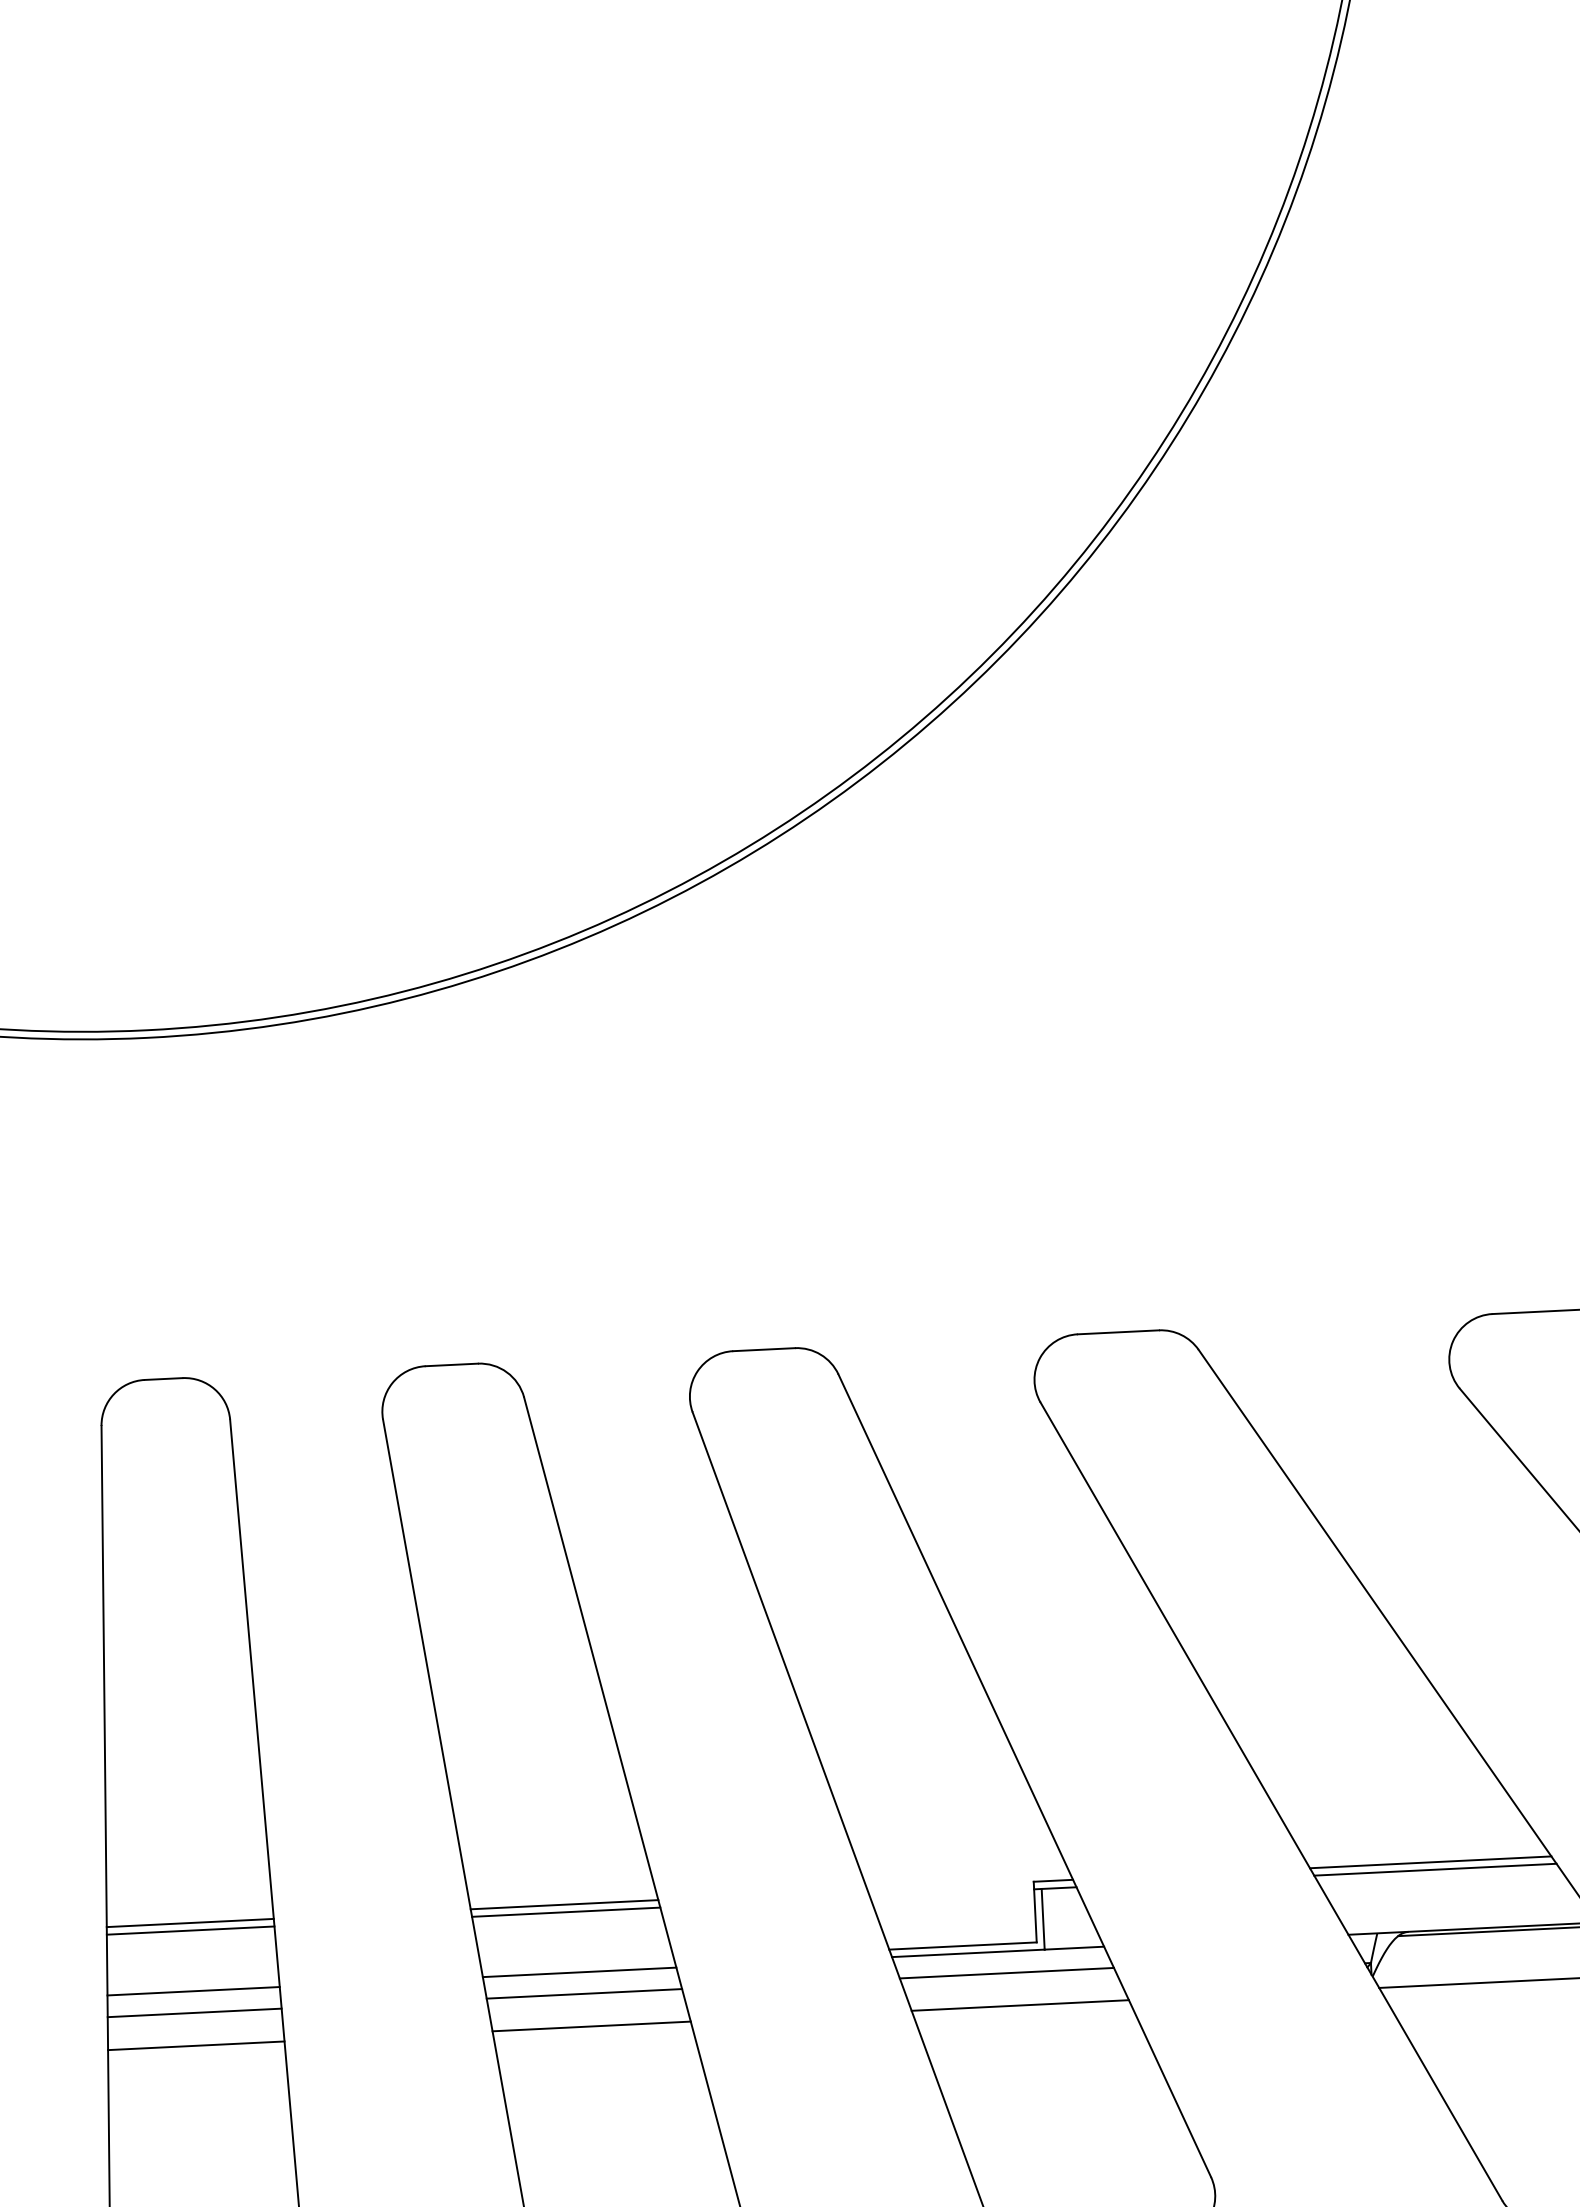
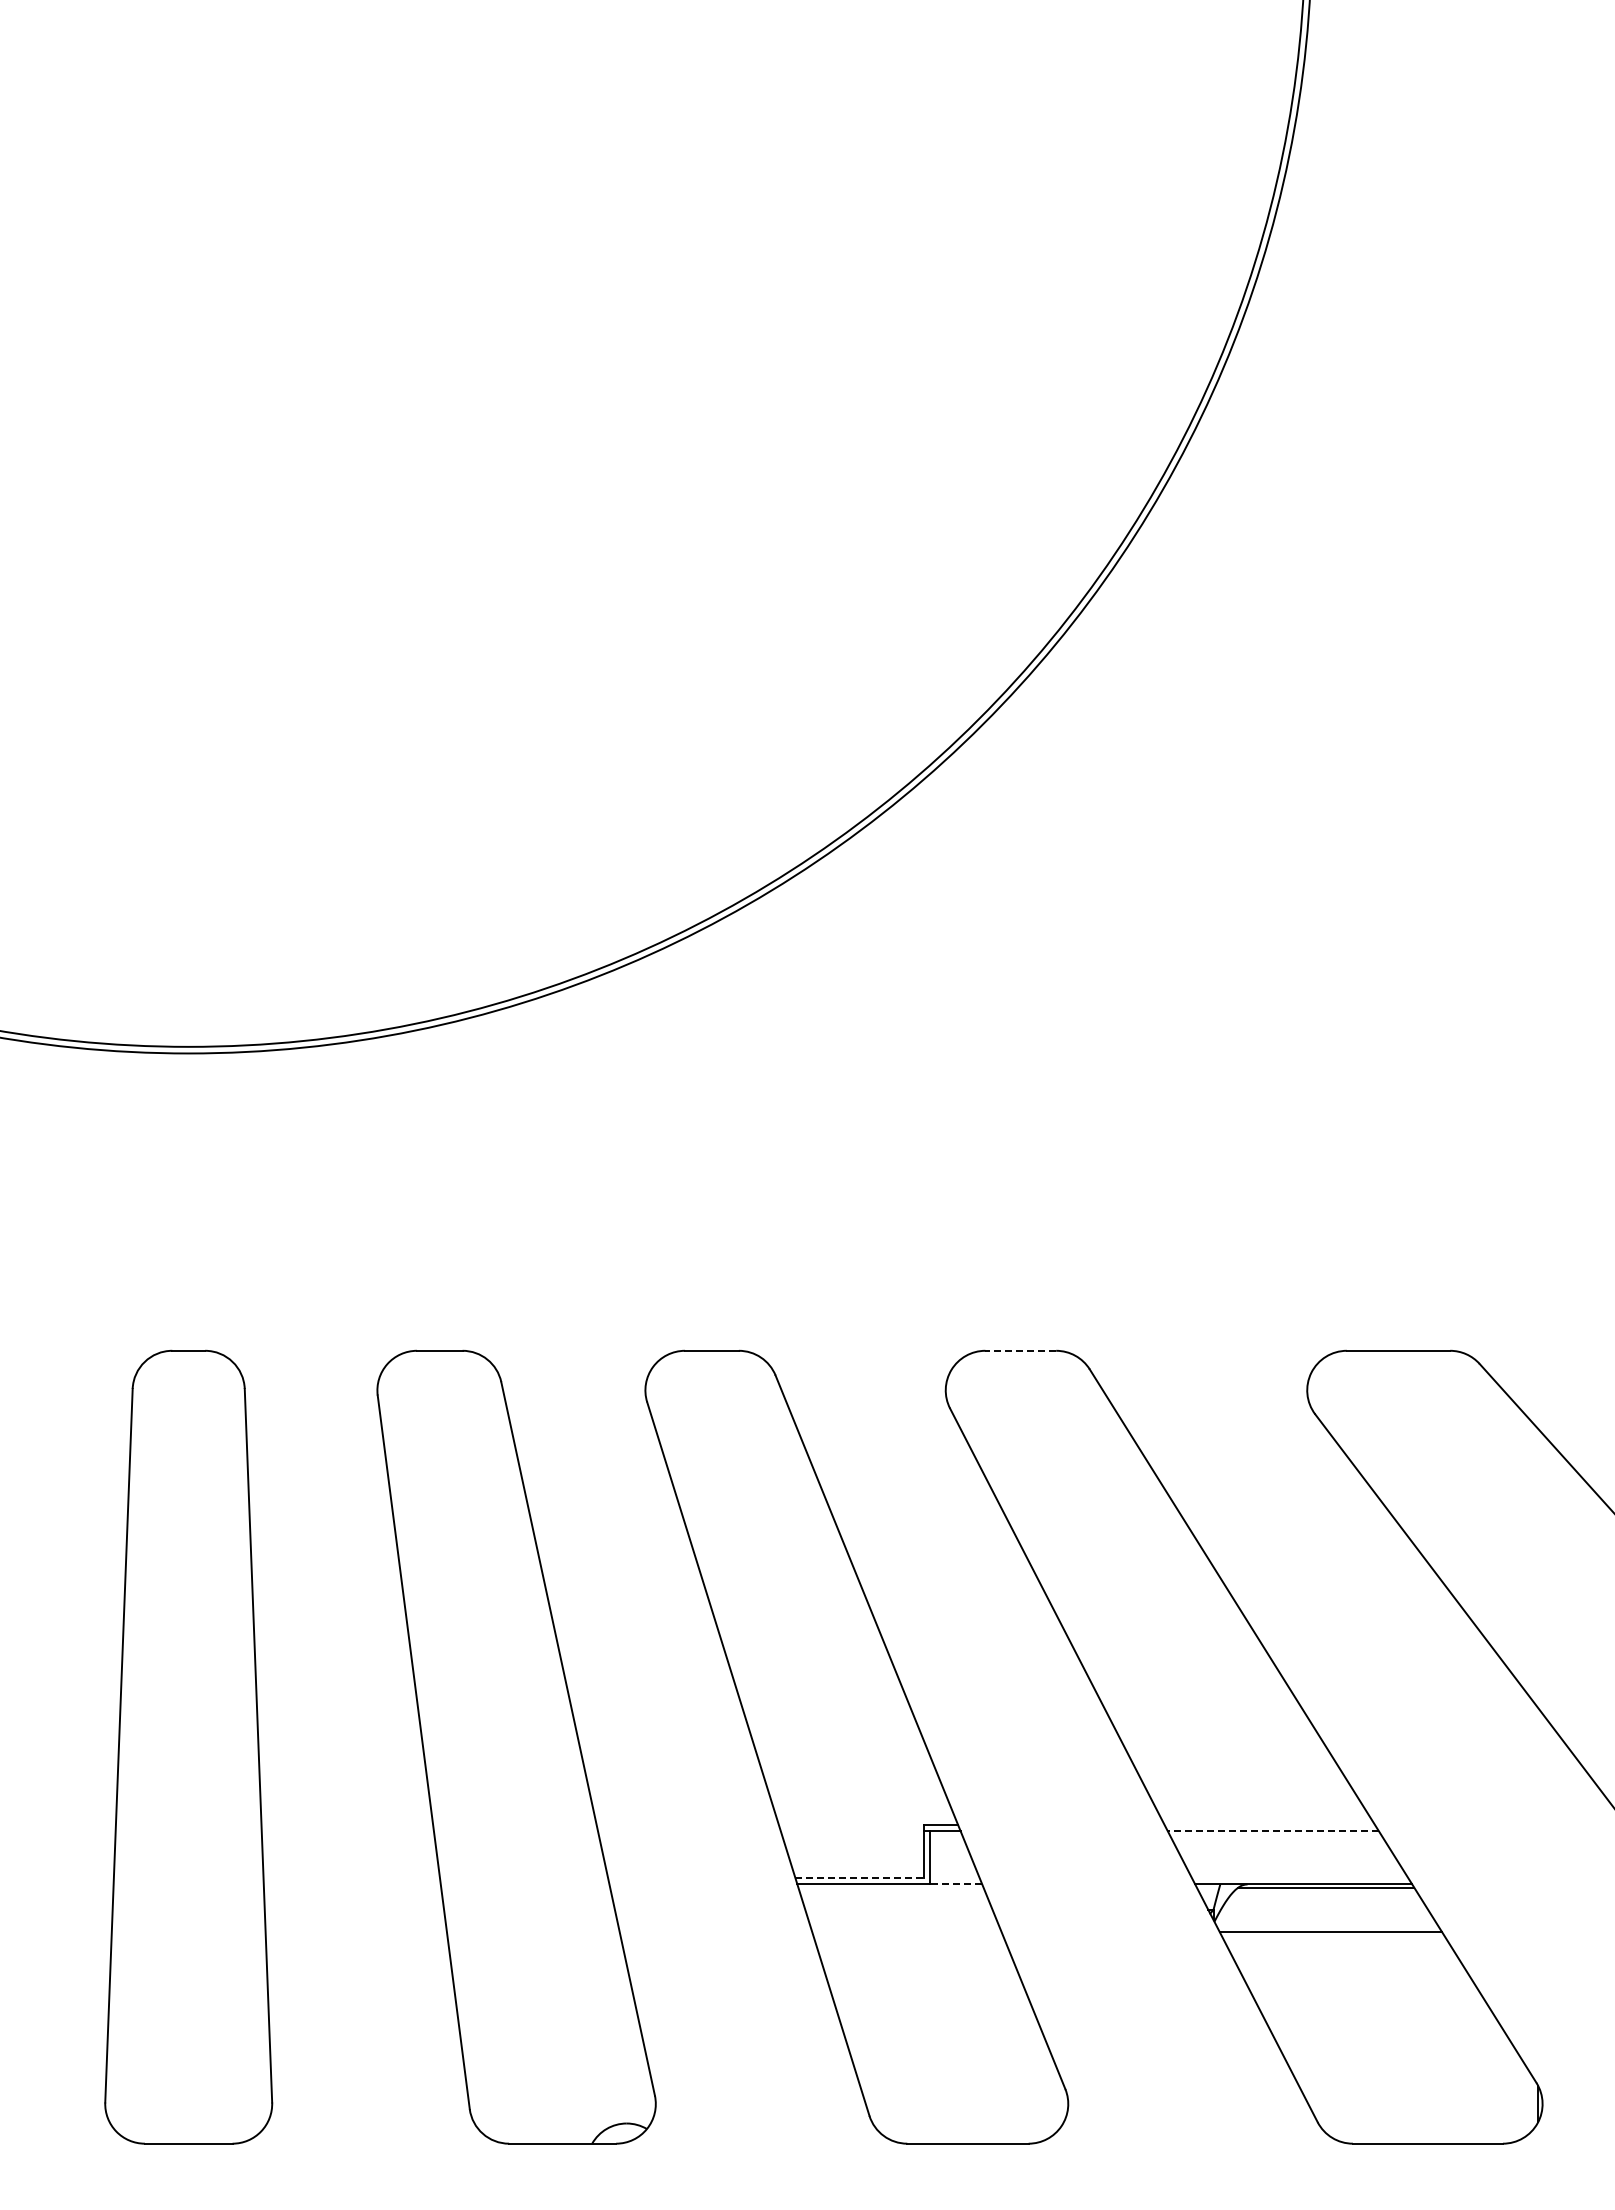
line: (1118, 1332) -> (1020, 1350), solid -> dashed
line: (1430, 1861) -> (1269, 1824), removed
line: (1435, 1869) -> (1273, 1831), solid -> dashed
line: (564, 1904) -> (514, 1824), removed
line: (565, 1912) -> (515, 1831), removed
line: (190, 1922) -> (188, 1824), removed
line: (190, 1930) -> (188, 1831), removed
line: (964, 1945) -> (860, 1877), solid -> dashed
line: (1074, 1948) -> (956, 1884), solid -> dashed
line: (578, 1972) -> (524, 1884), removed
line: (1006, 1973) -> (896, 1903), removed
line: (193, 1991) -> (188, 1884), removed
line: (584, 1994) -> (528, 1903), removed
line: (1019, 2005) -> (906, 1931), removed
line: (194, 2013) -> (188, 1903), removed
line: (590, 2026) -> (532, 1931), removed
line: (196, 2045) -> (188, 1931), removed

